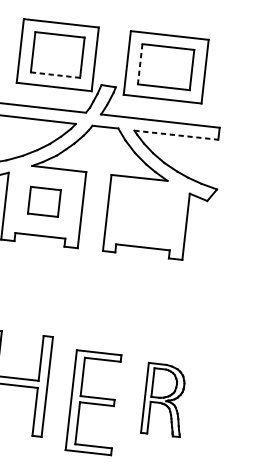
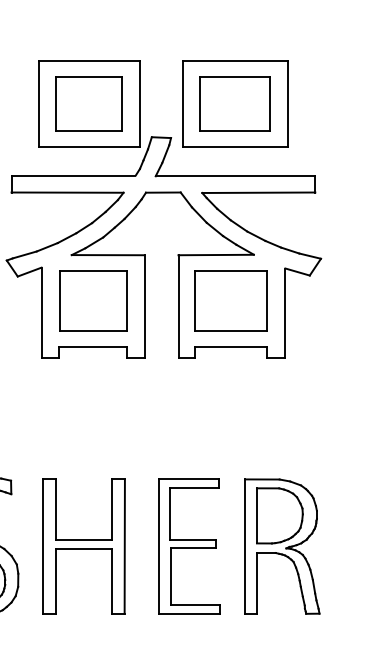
line: (140, 64) -> (200, 104), dashed -> solid
line: (55, 74) -> (89, 130), dashed -> solid
line: (176, 135) -> (258, 192), dashed -> solid
part: (44, 201) -> (93, 300), size x1.67
part: (146, 212) -> (230, 300), added
part: (164, 399) -> (282, 546), size x1.43
part: (94, 402) -> (189, 546), moved

